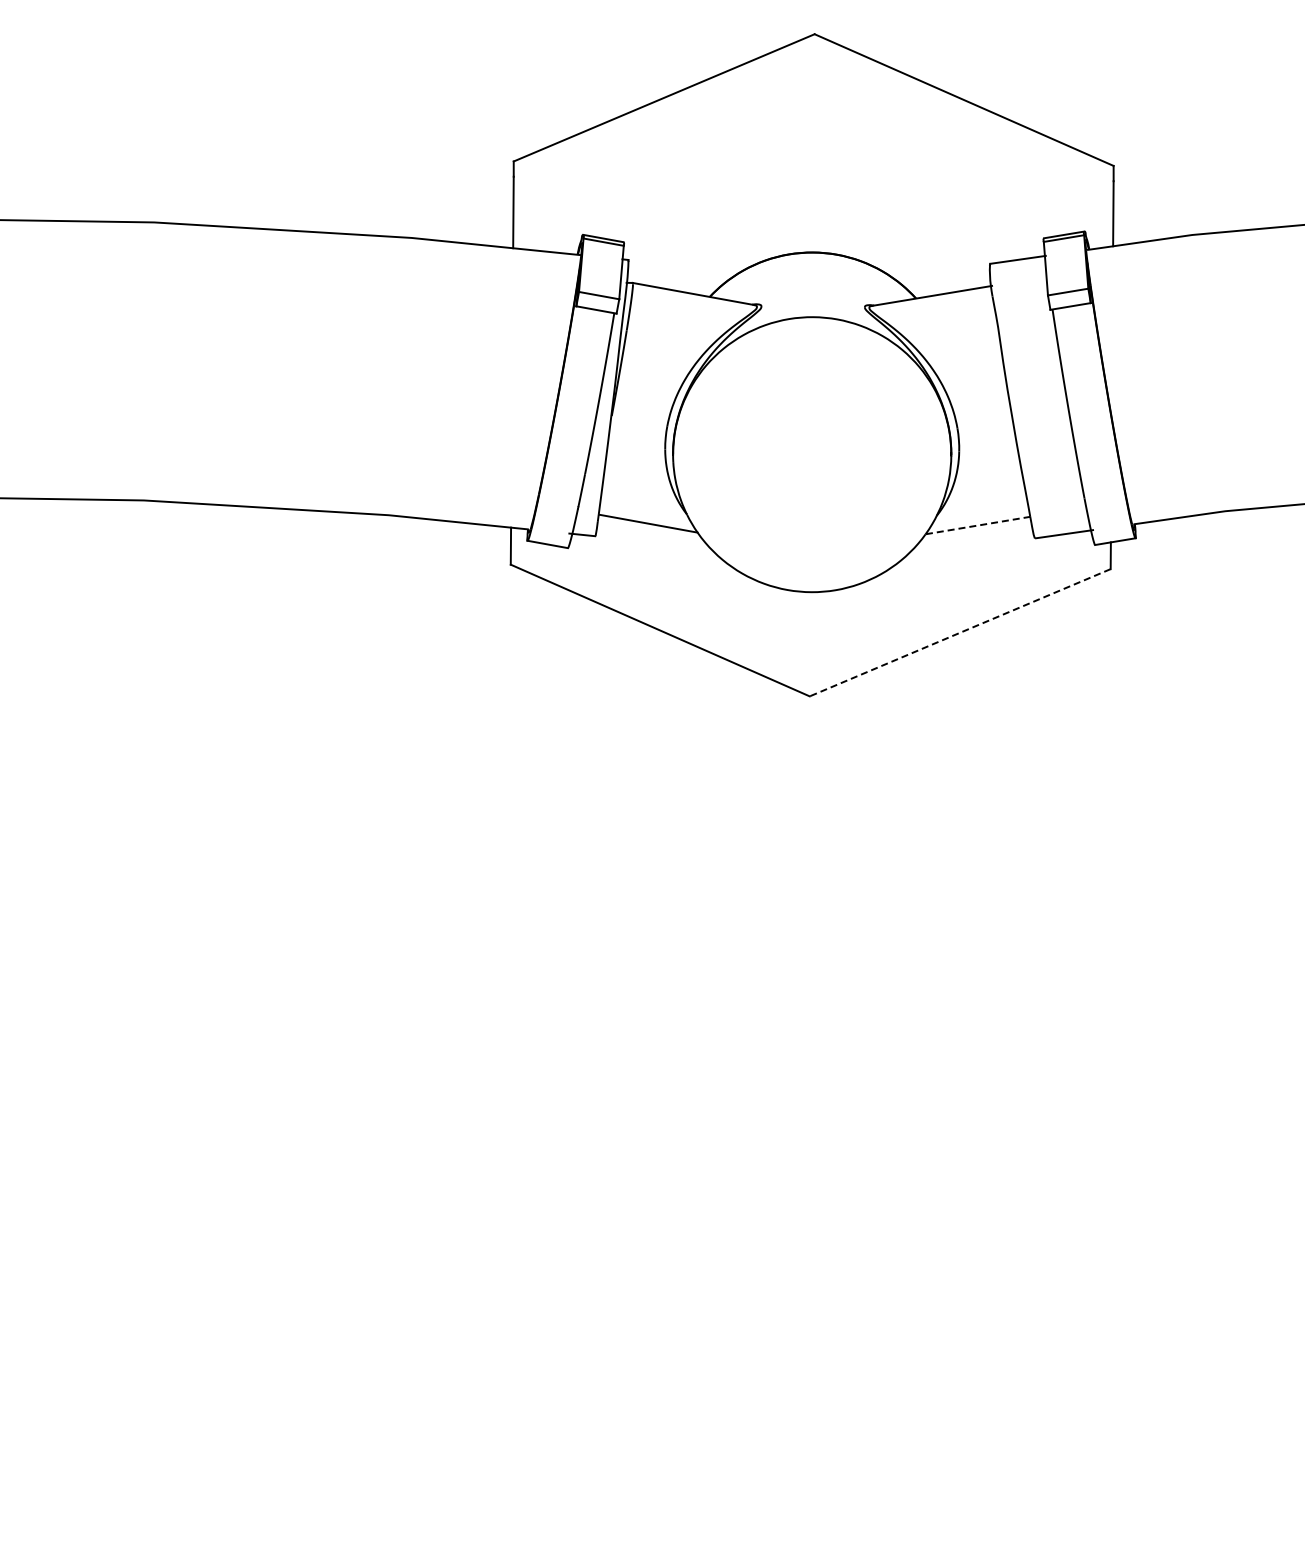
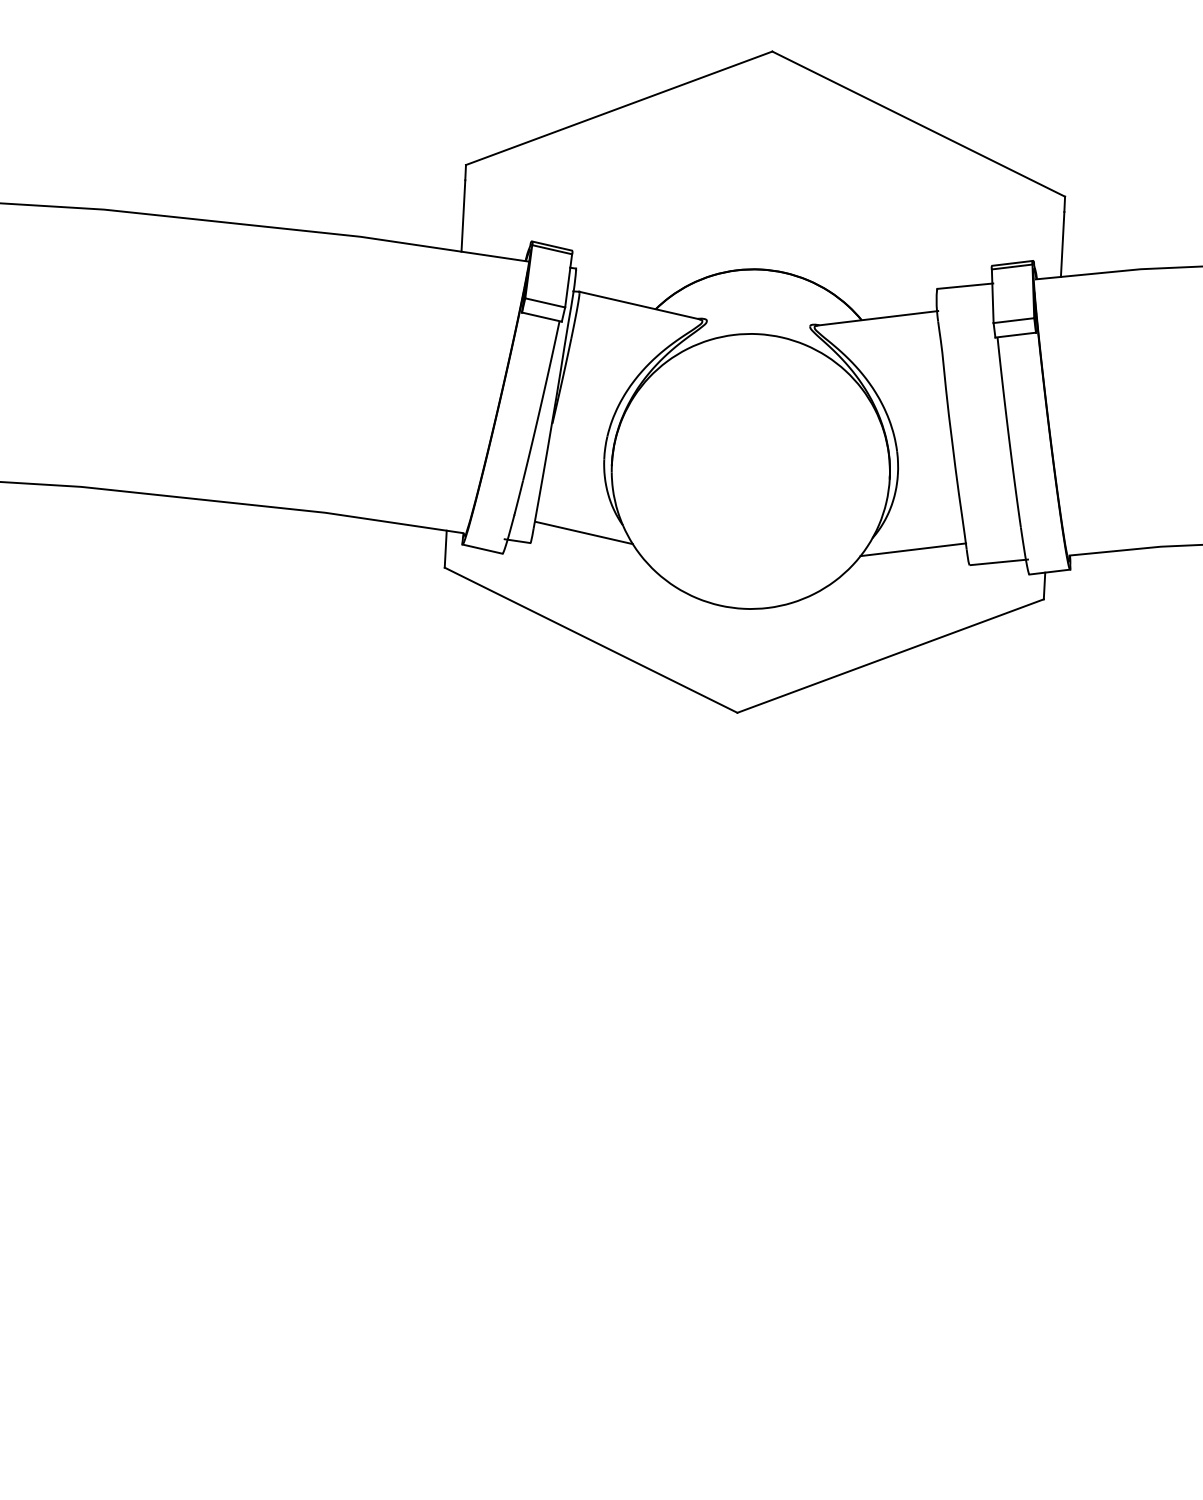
line: (977, 525) -> (912, 549), dashed -> solid
line: (959, 632) -> (889, 655), dashed -> solid

